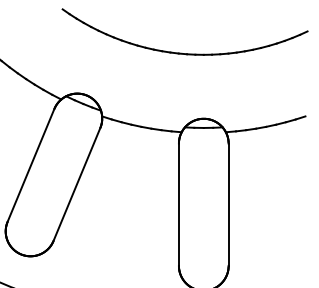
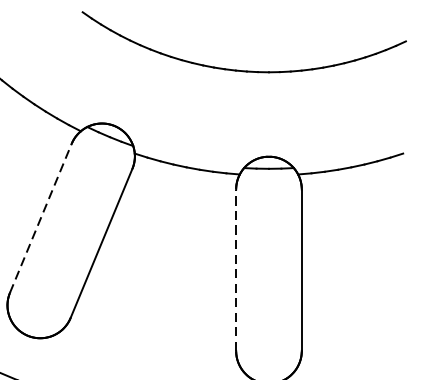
line: (31, 165) -> (41, 218), solid -> dashed
line: (178, 204) -> (235, 269), solid -> dashed

